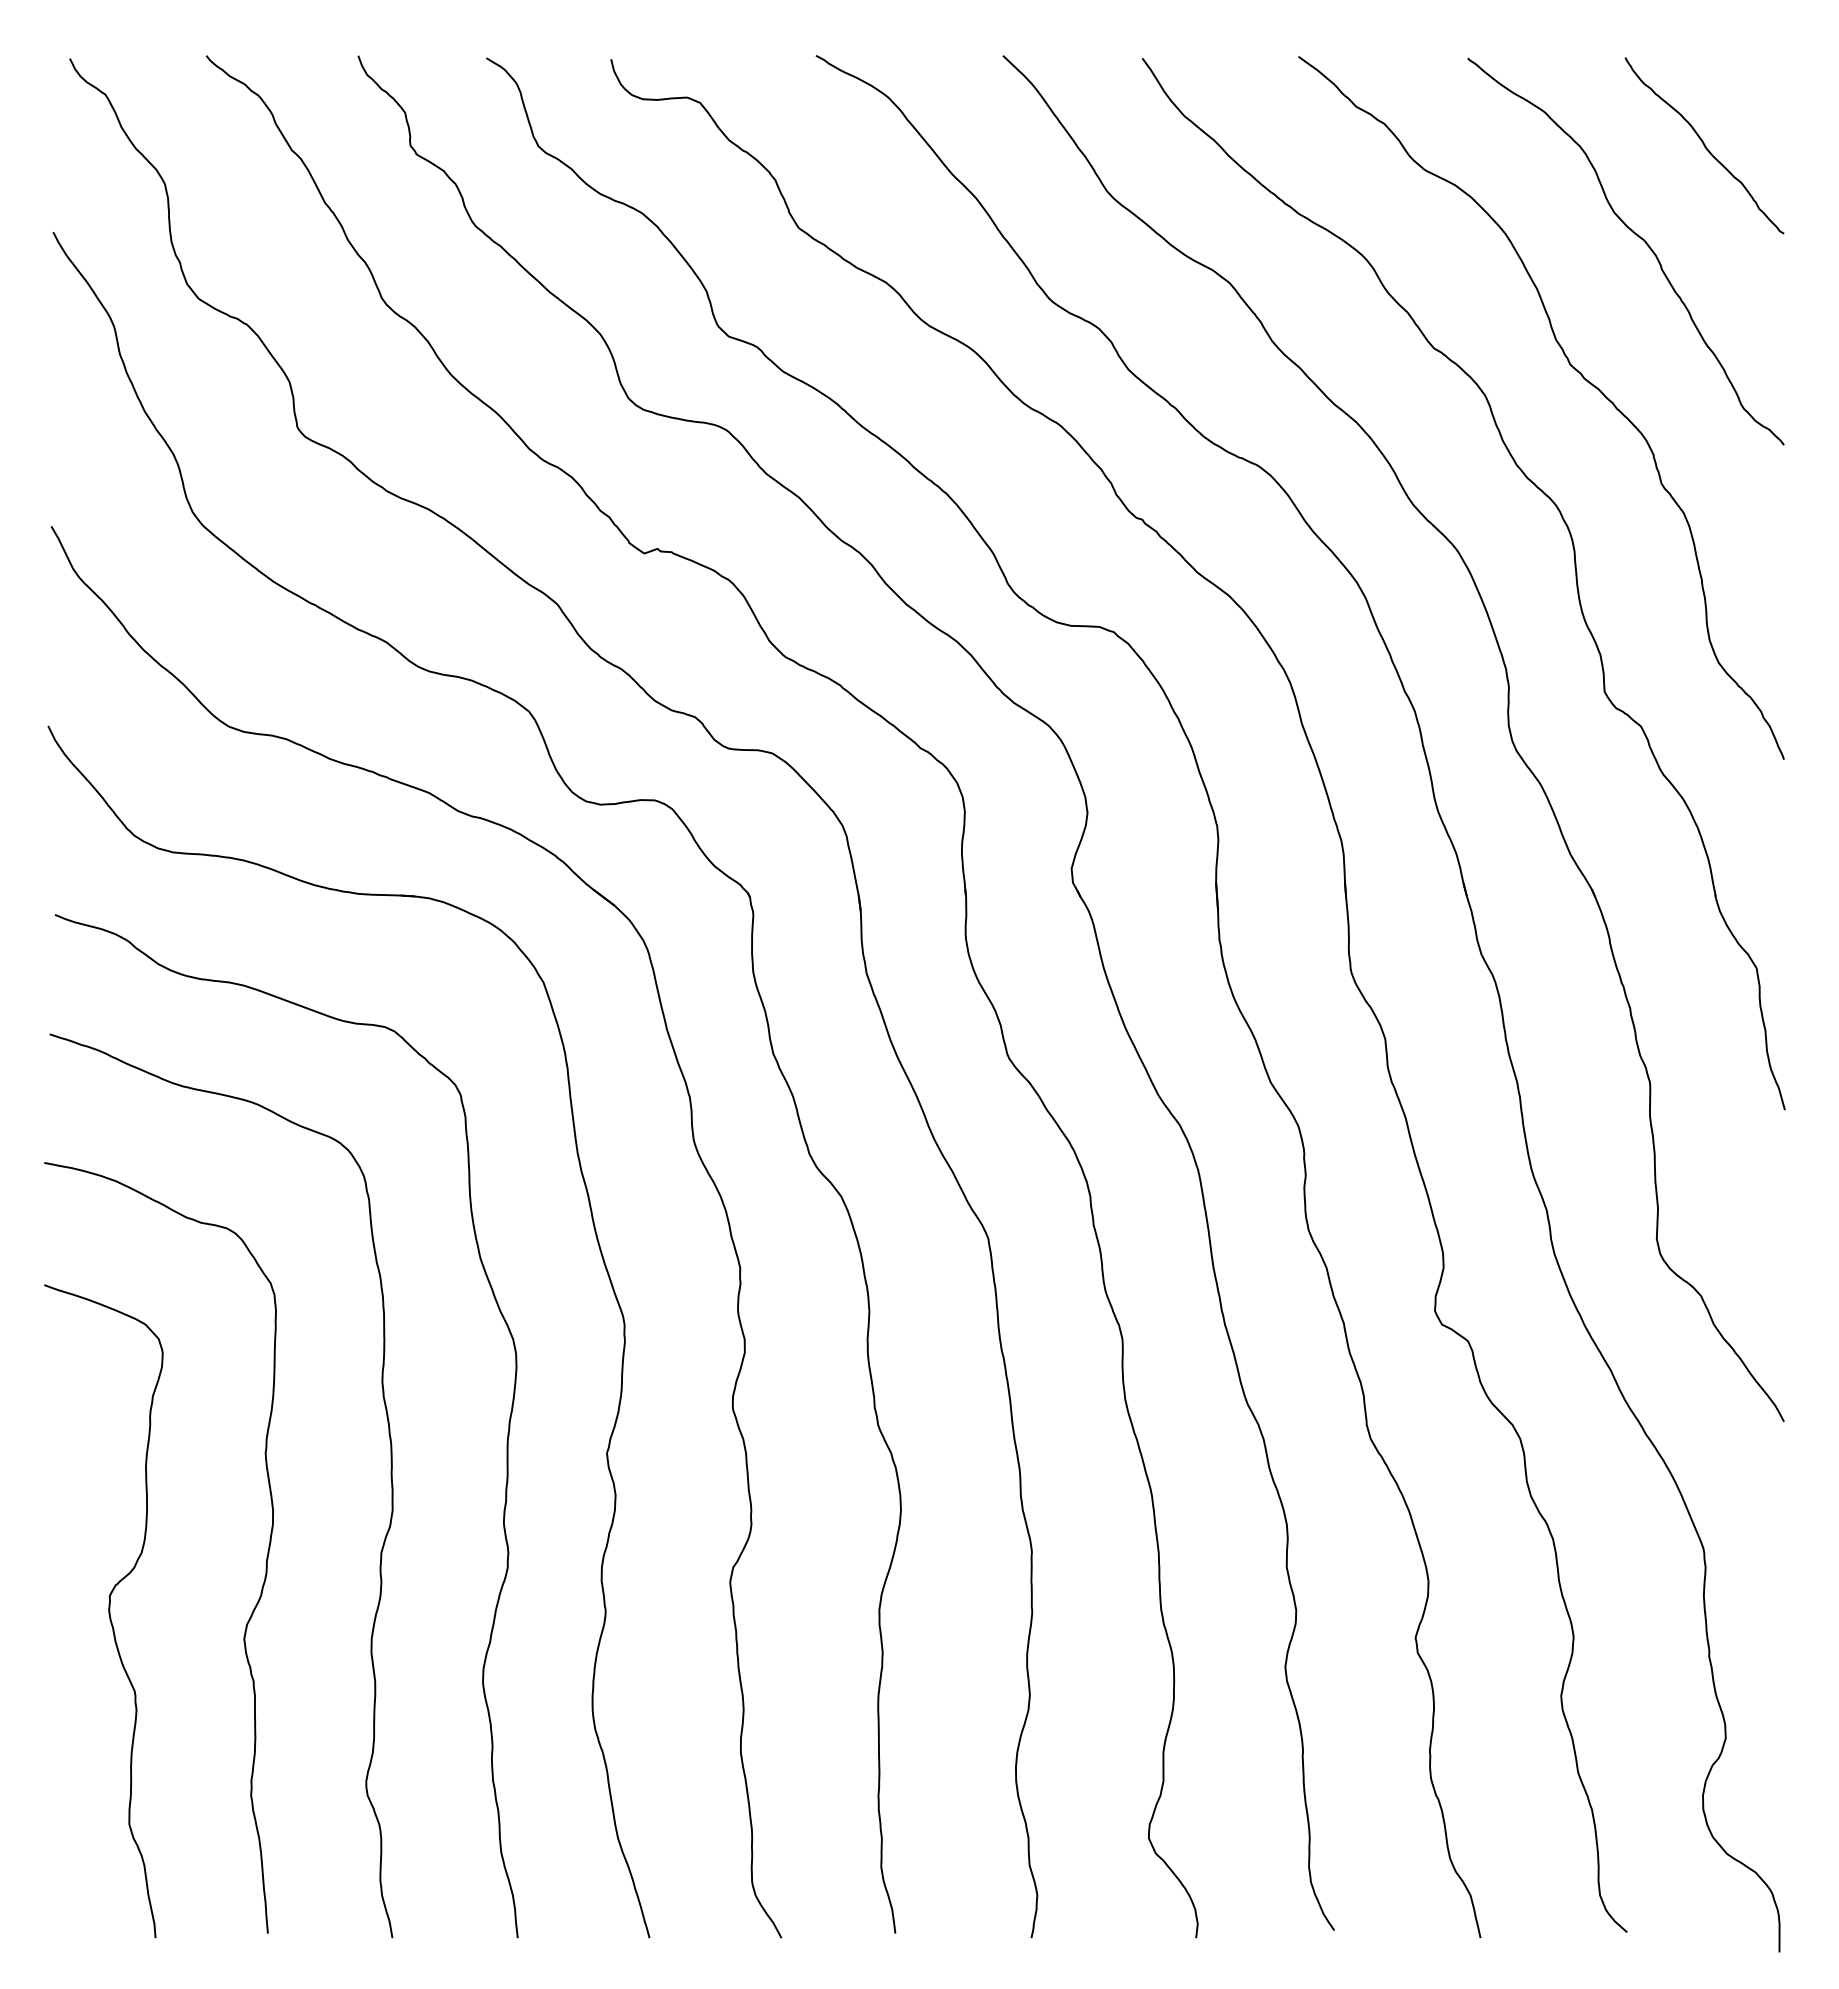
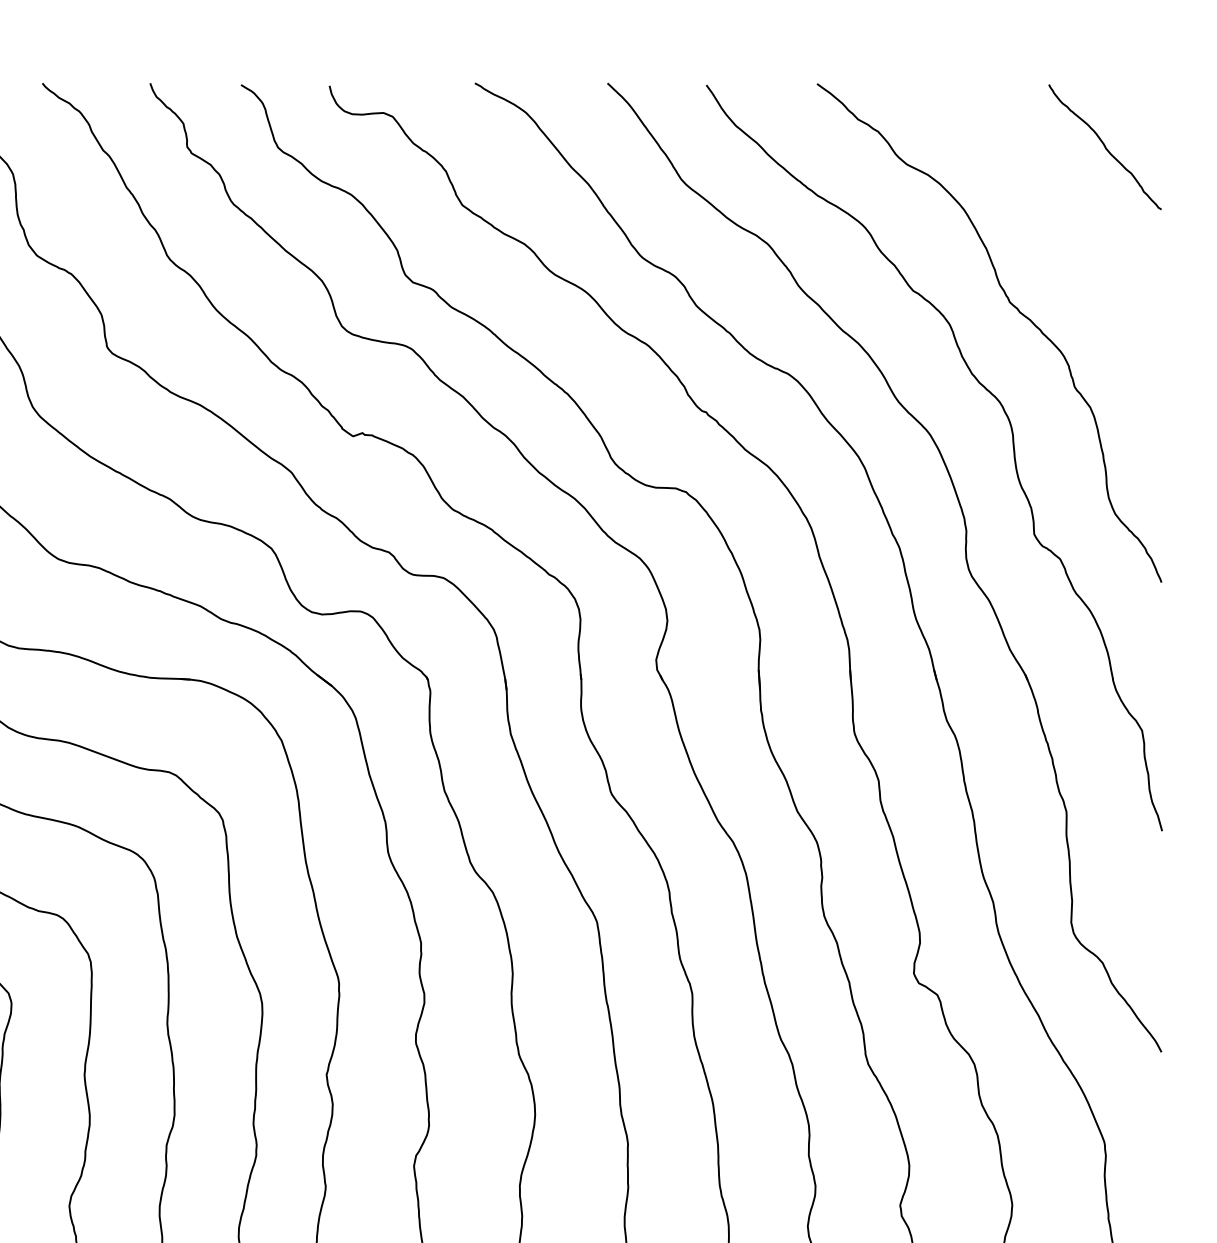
curve: (1638, 237) -> (1058, 212), removed

